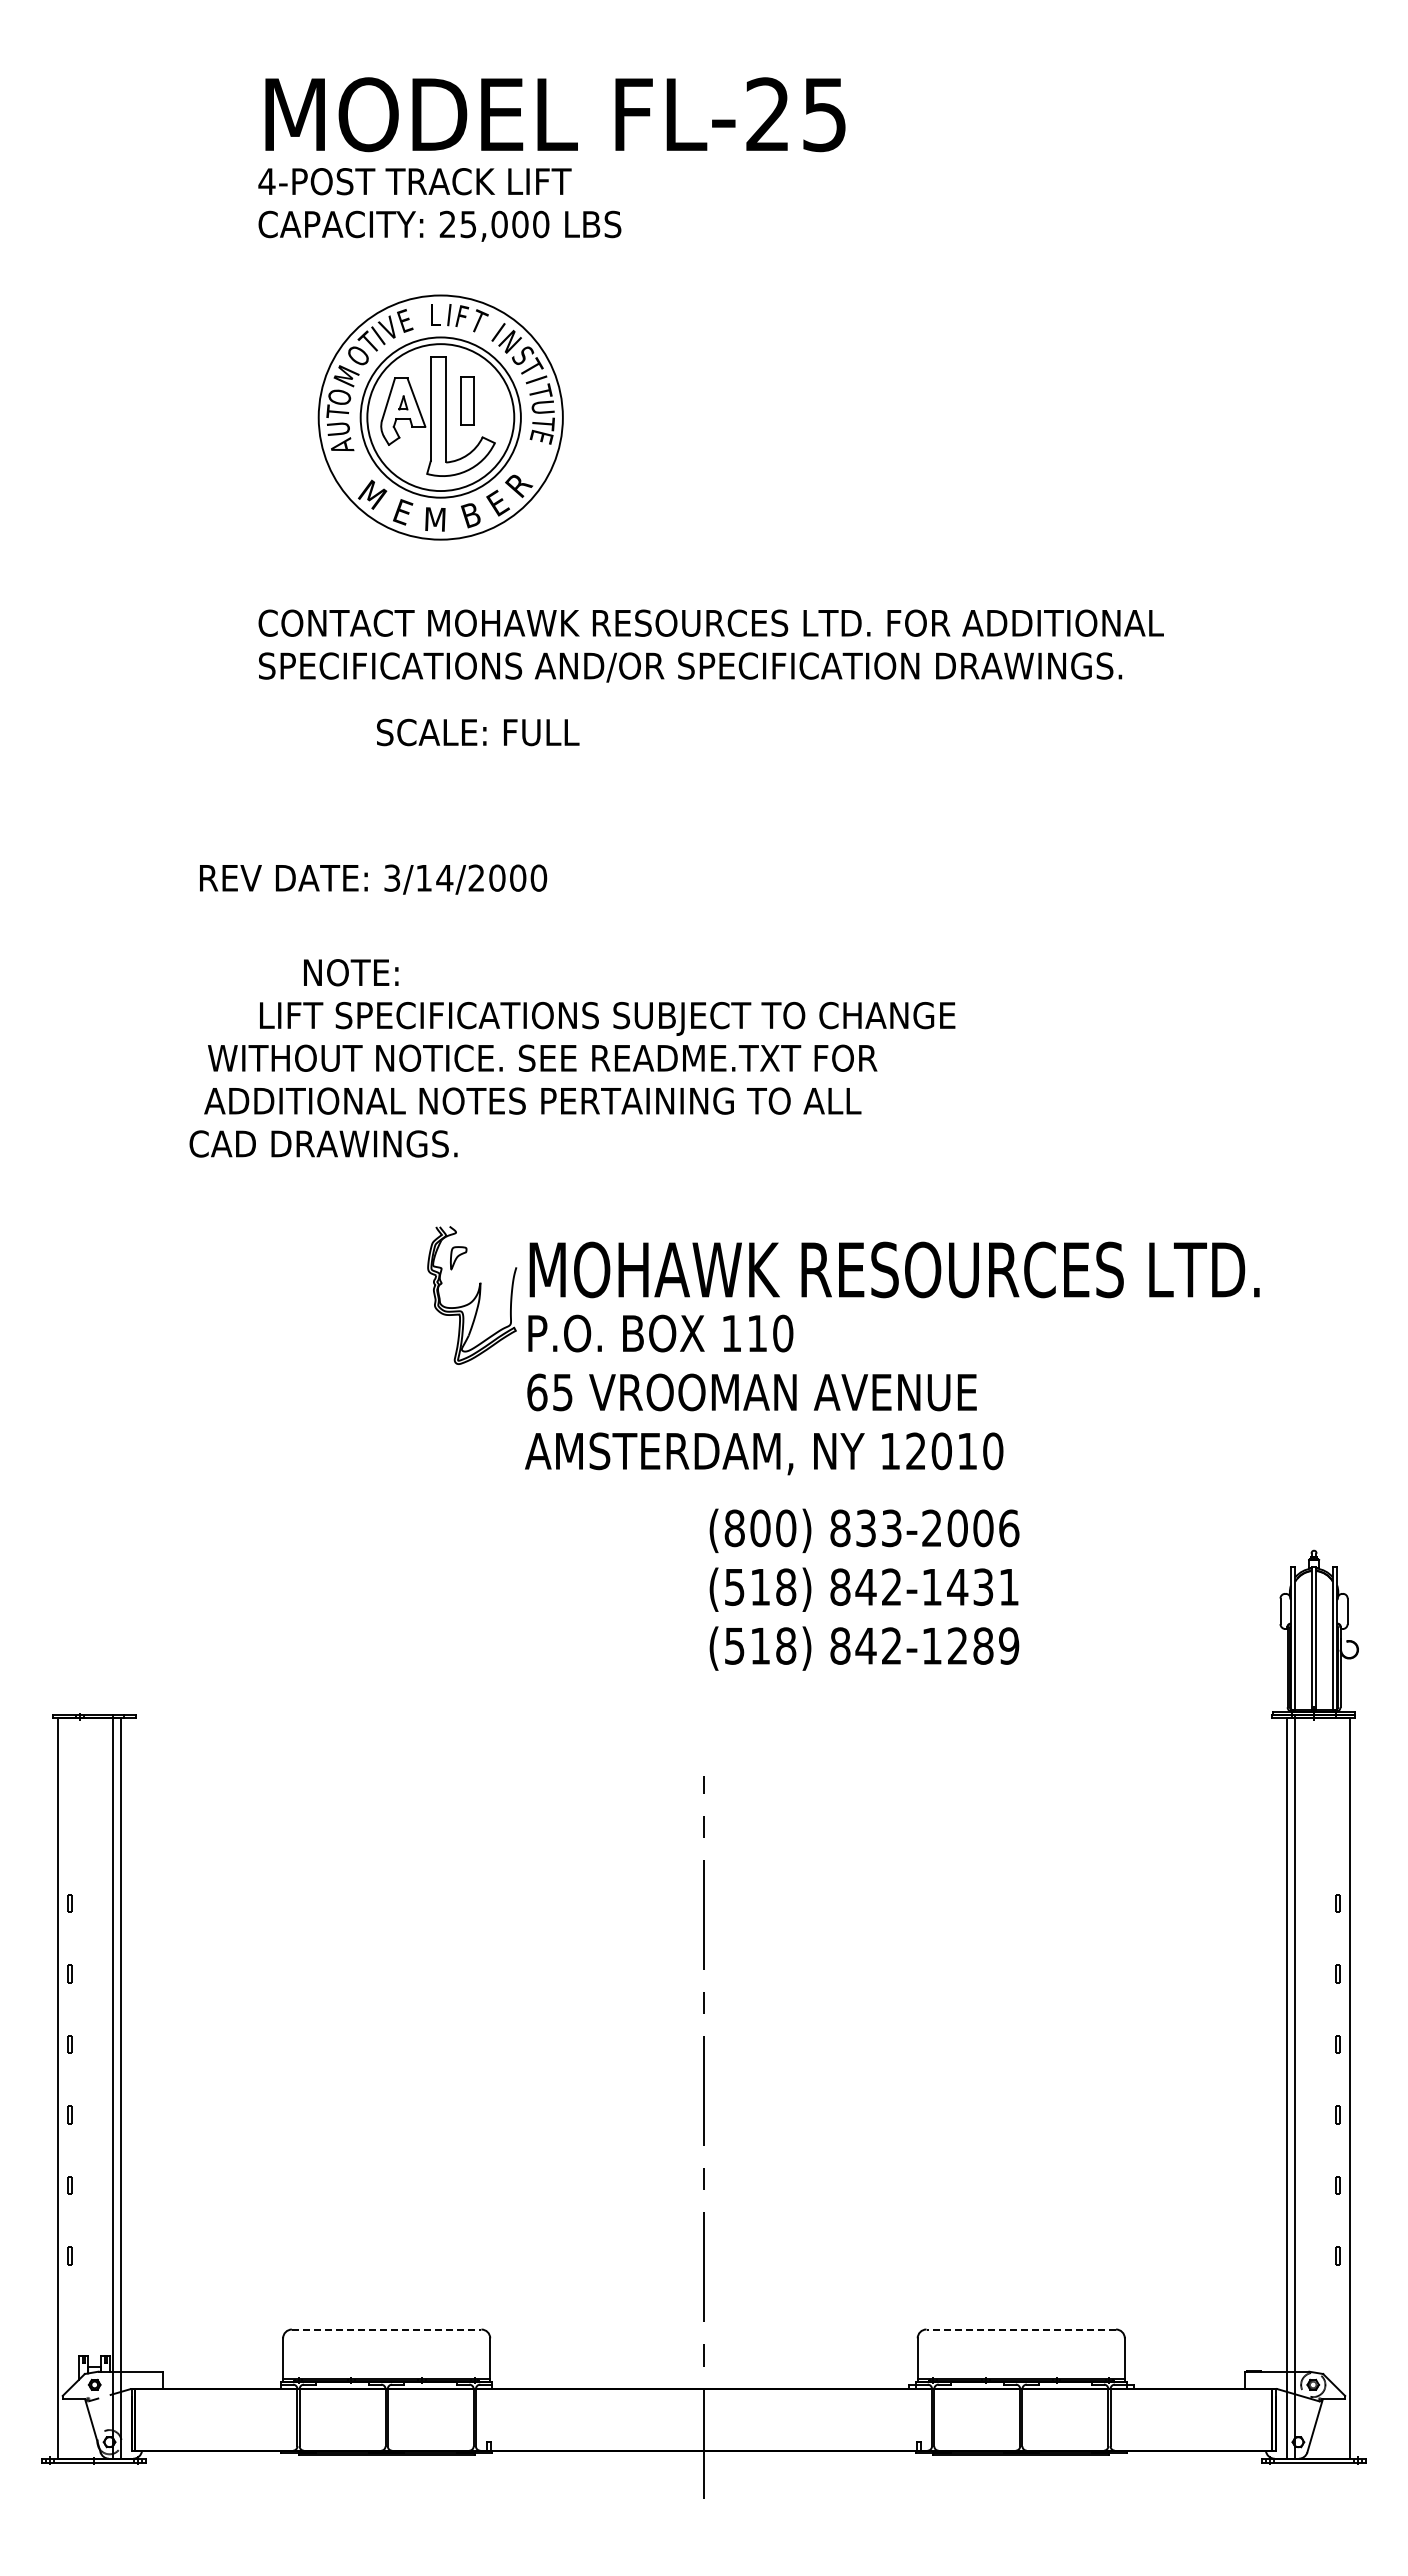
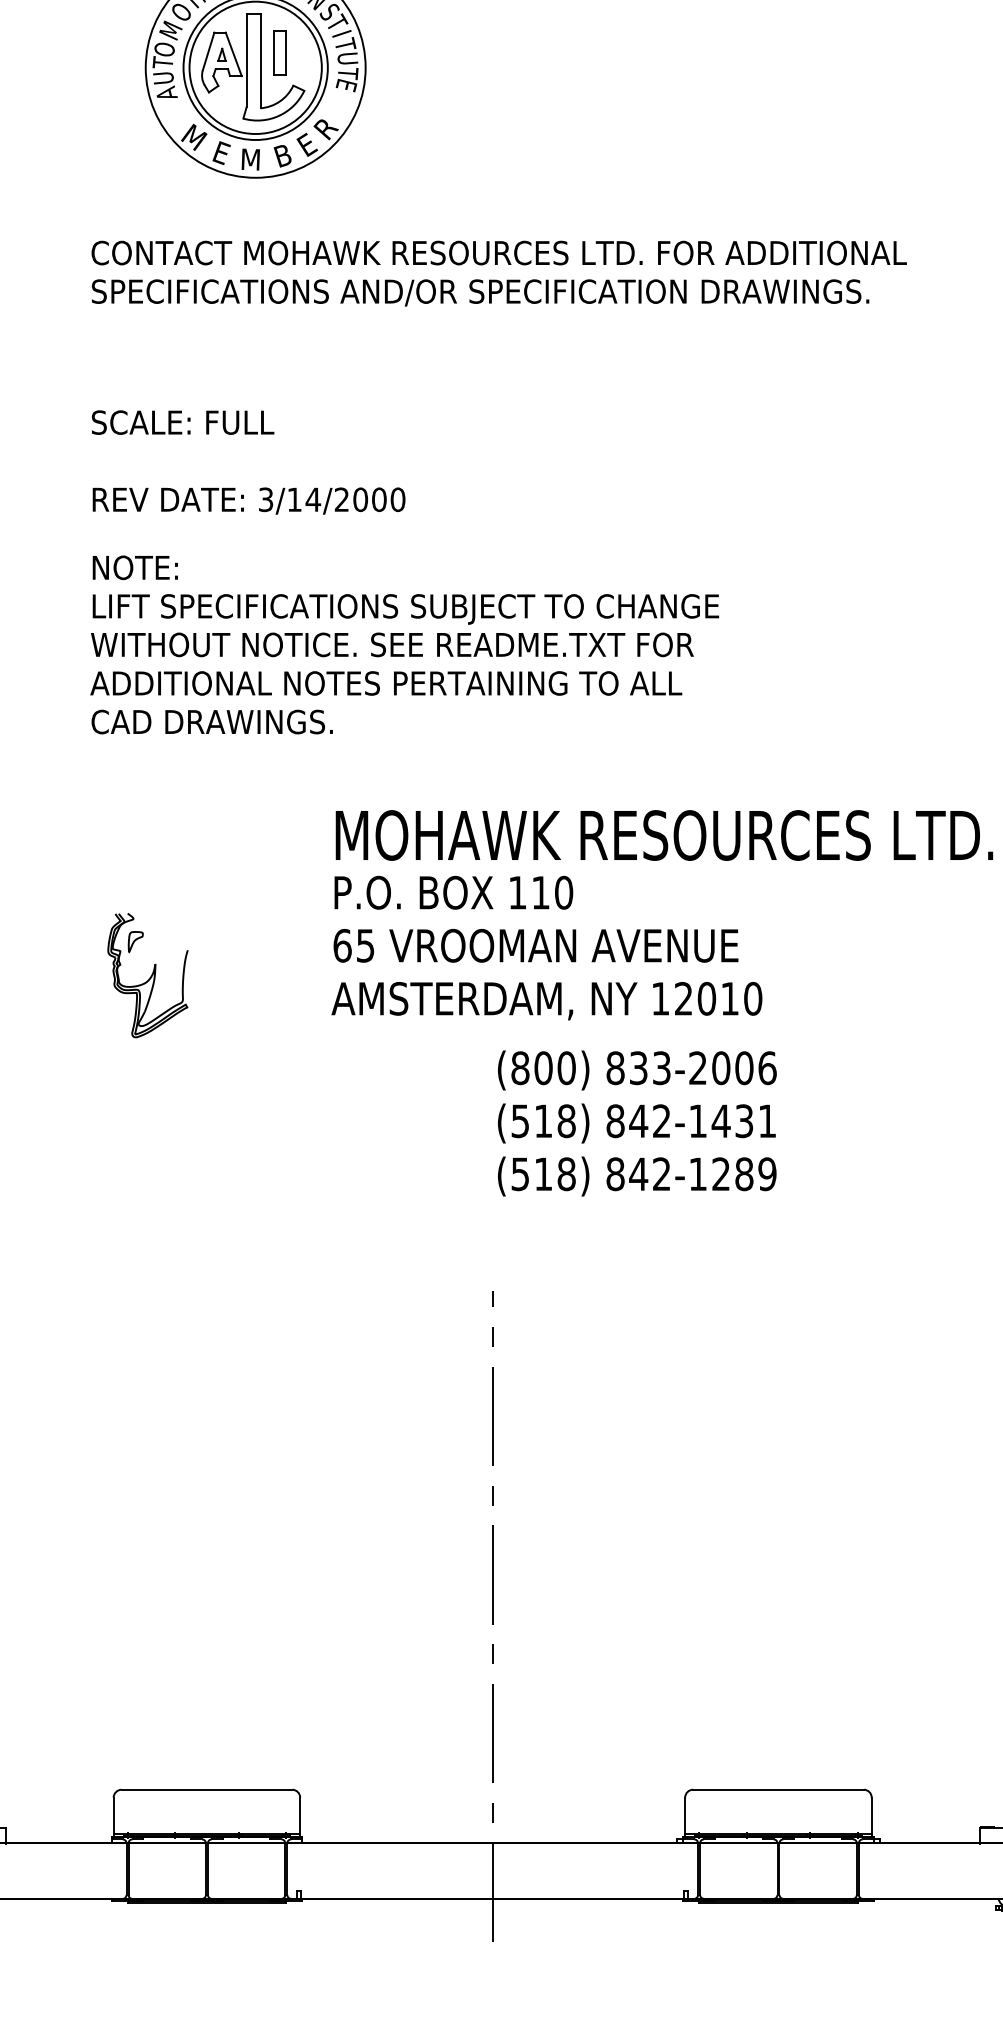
text: (478, 732) -> (183, 422), moved
text: (373, 879) -> (249, 500), moved
text: (351, 972) -> (135, 567), moved
text: (542, 1057) -> (392, 644), moved
text: (532, 1100) -> (385, 682), moved
text: (323, 1143) -> (212, 721), moved
part: (472, 1295) -> (148, 975), moved
line: (386, 2329) -> (206, 1789), dashed -> solid
line: (1021, 2329) -> (778, 1789), dashed -> solid

